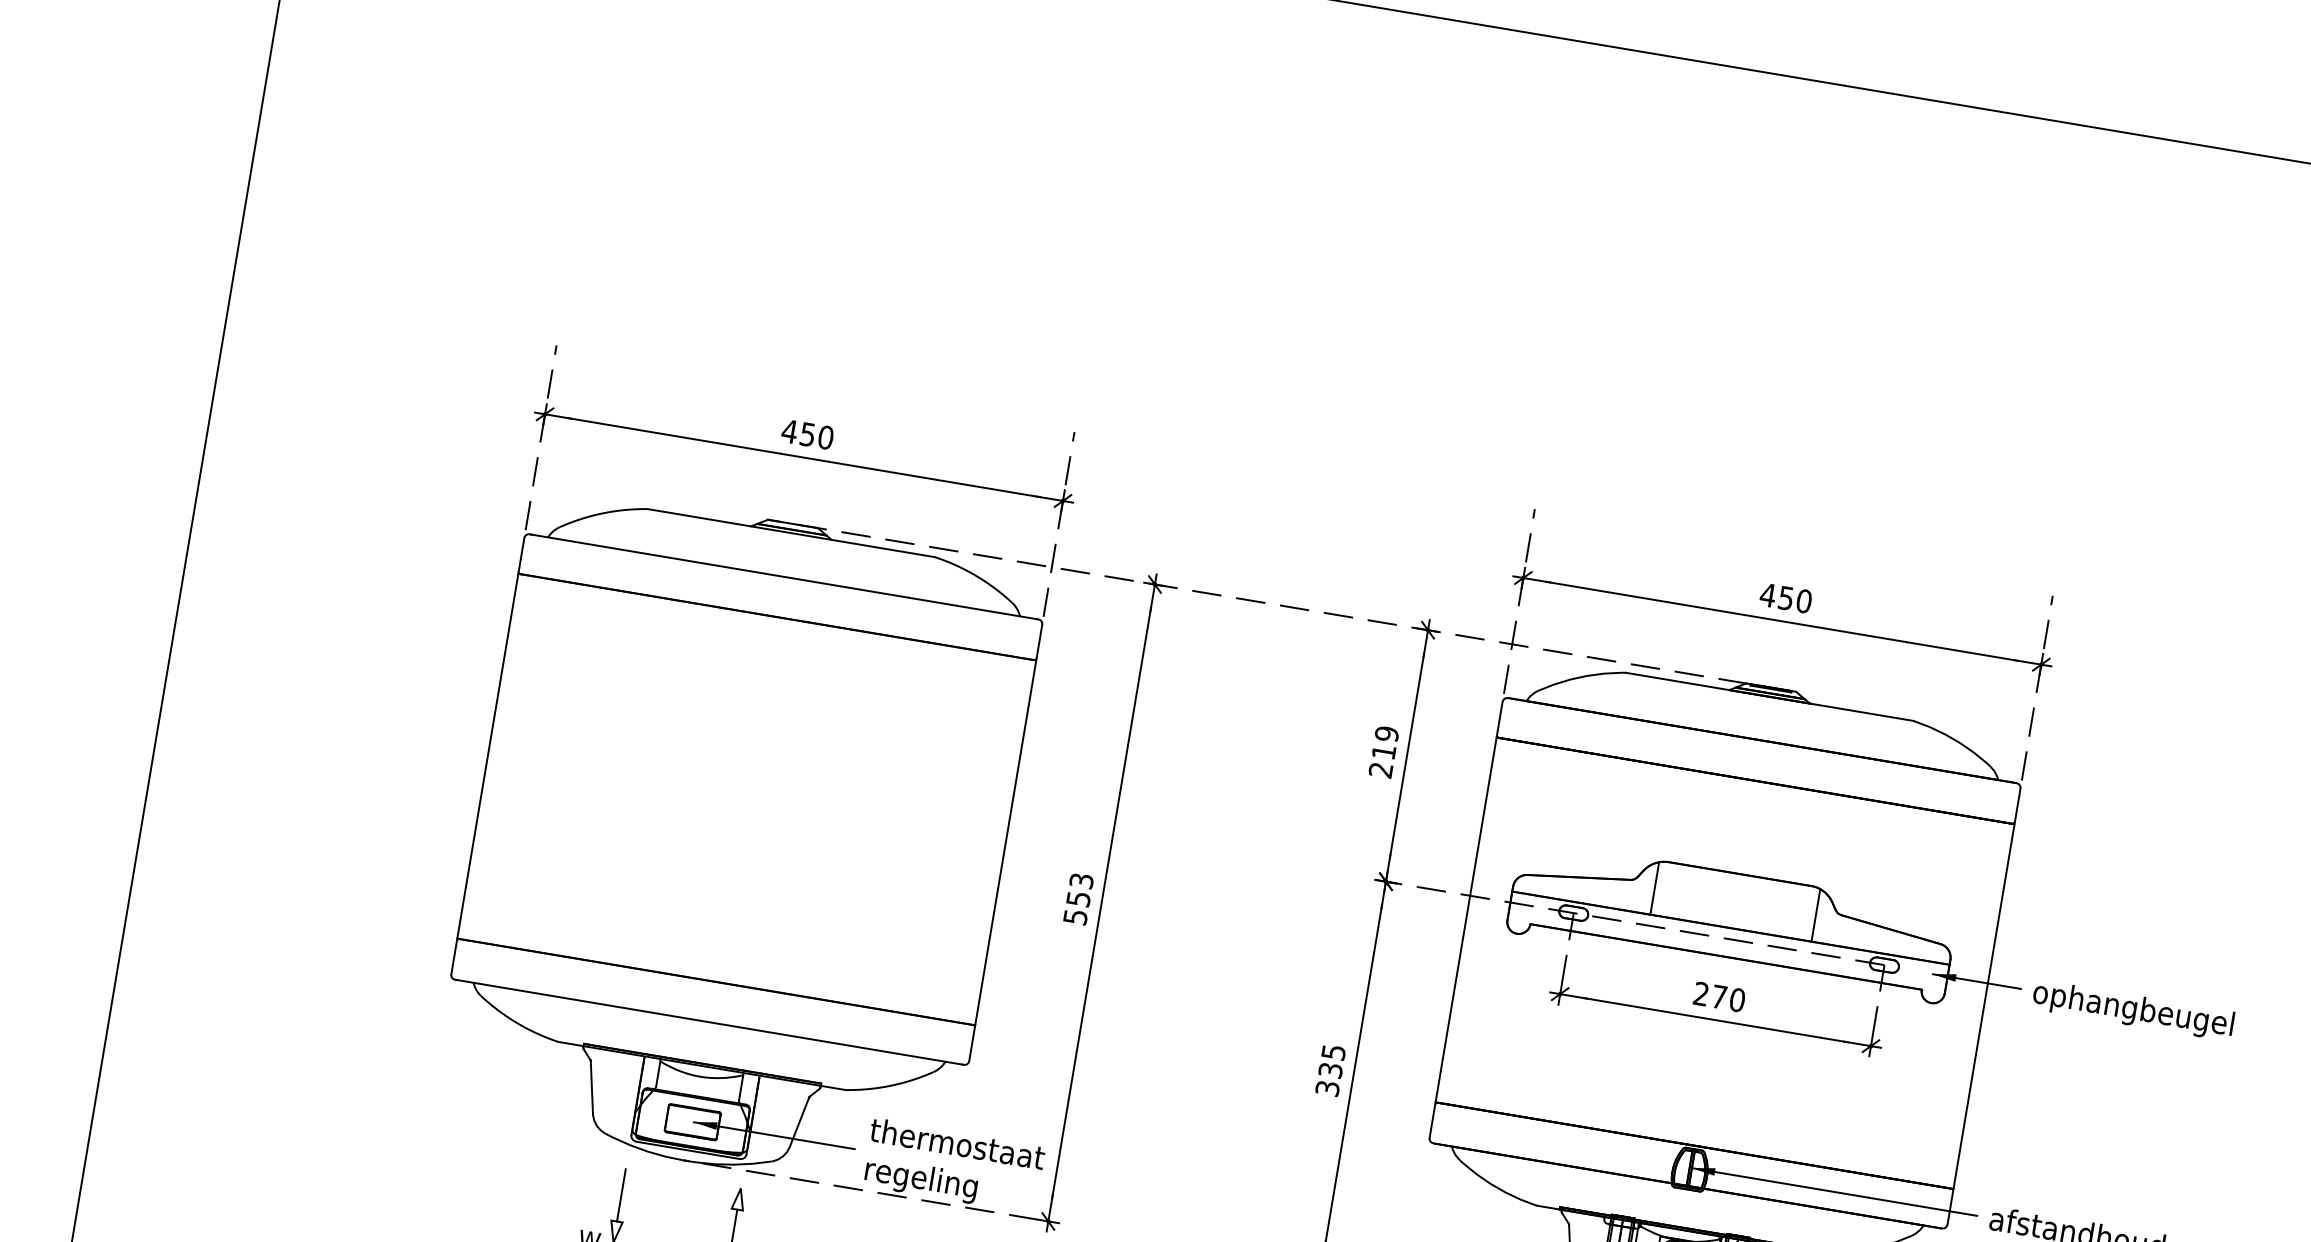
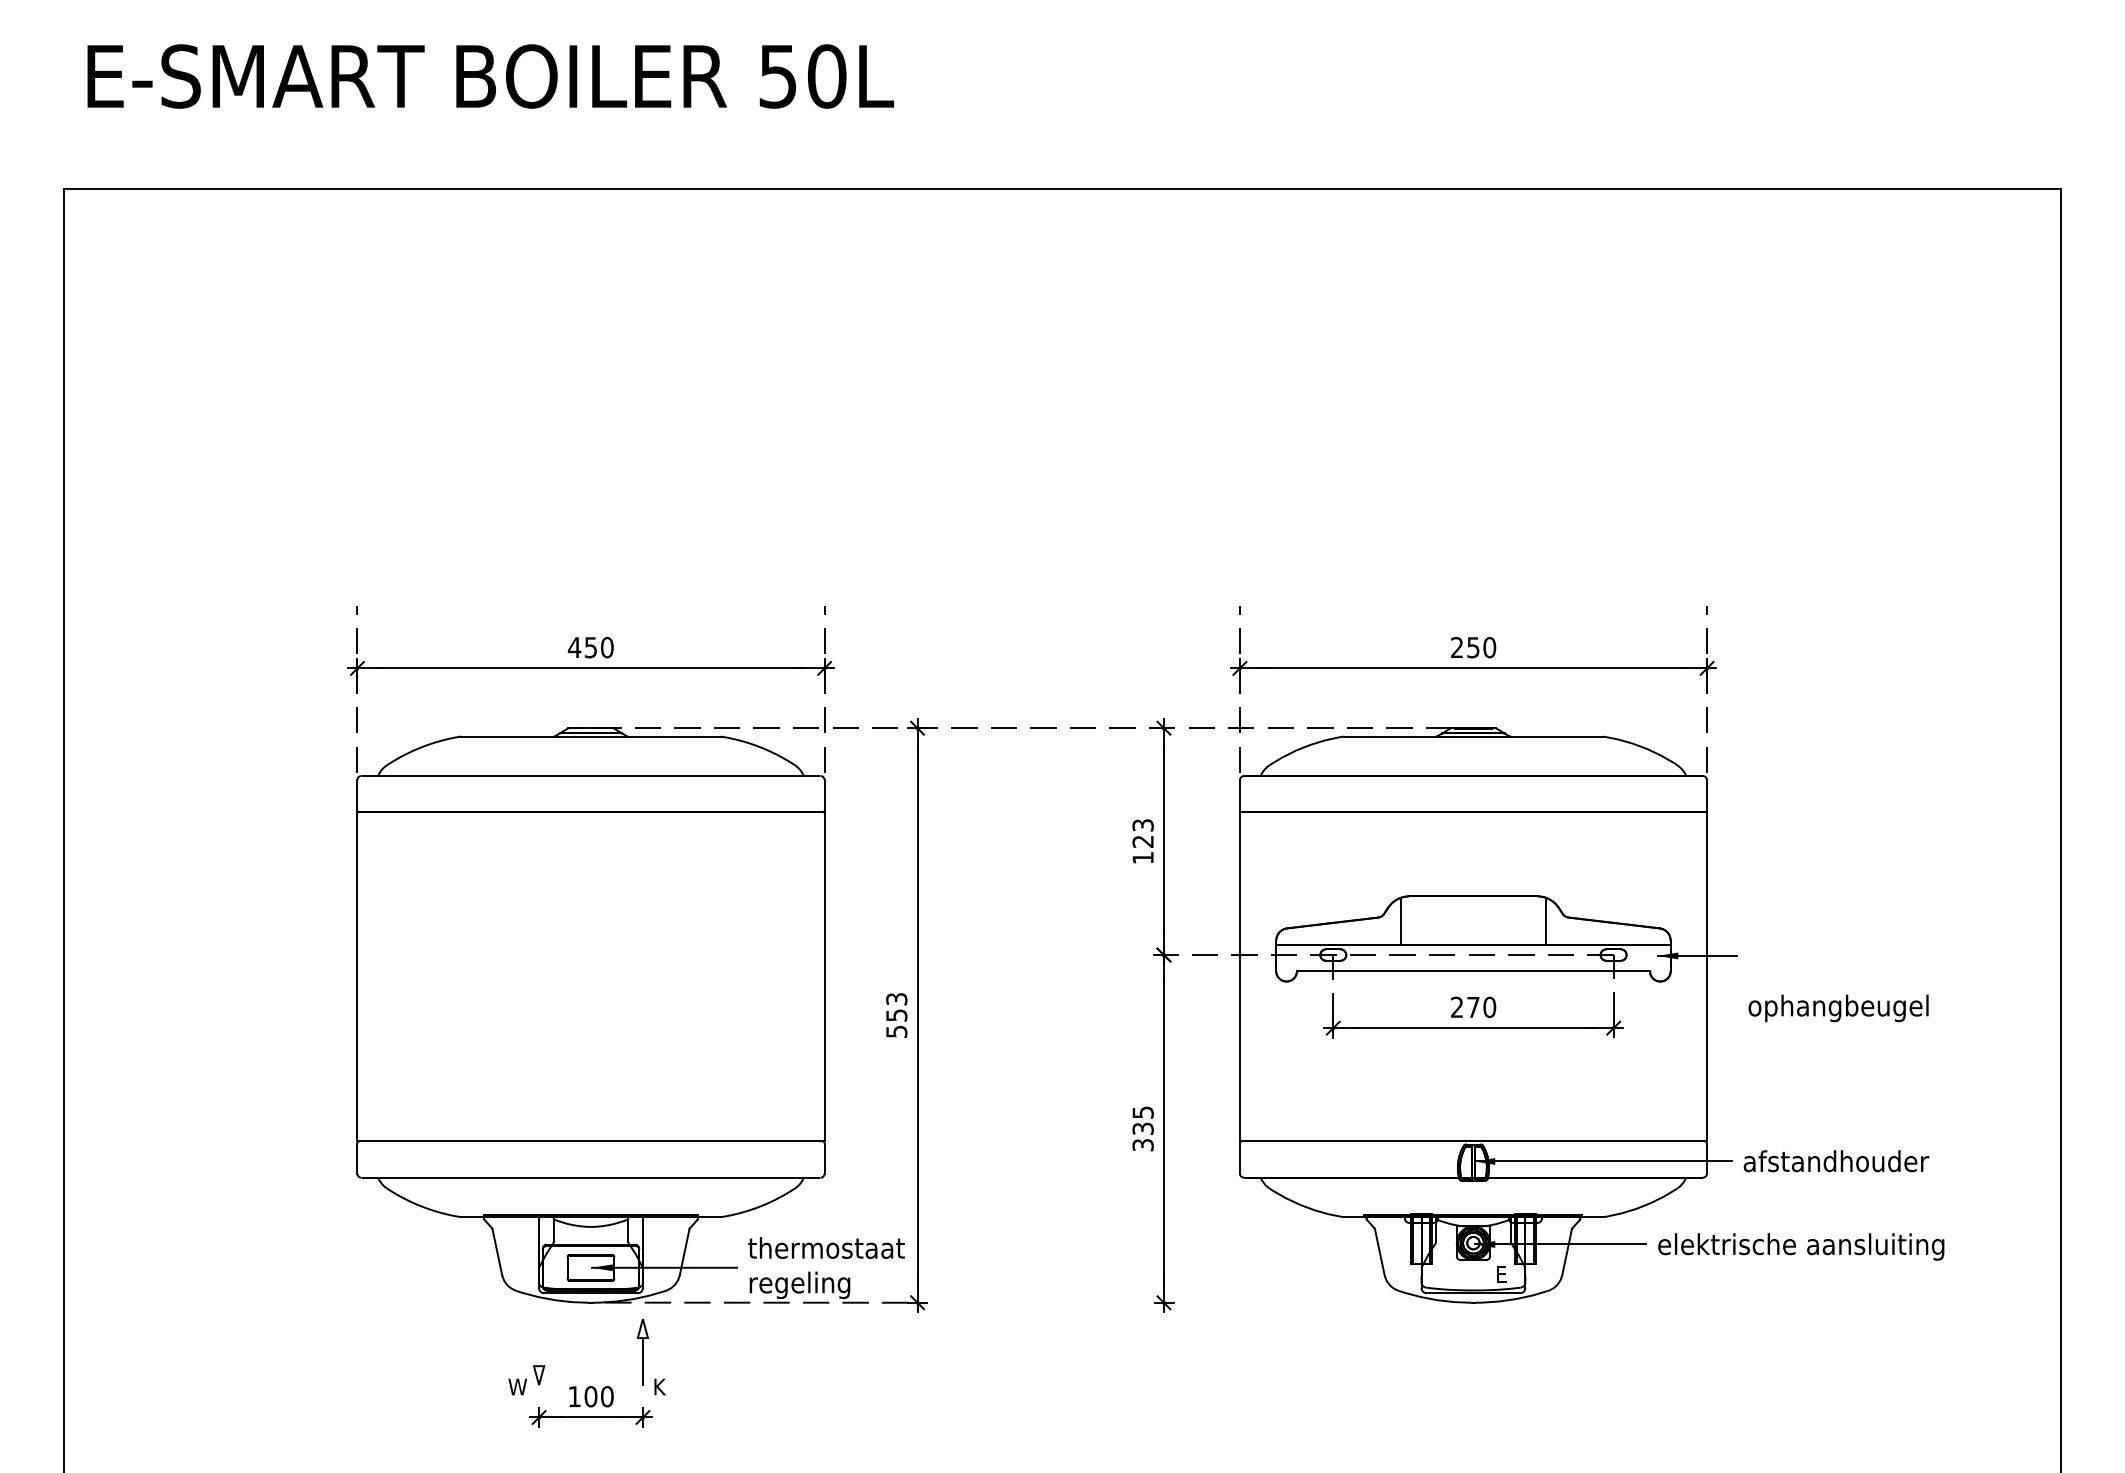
text: (1767, 595) -> (1456, 647), 450 -> 250
text: (1383, 751) -> (1142, 841), 219 -> 123
text: (2133, 1010) -> (1838, 1008), moved
line: (621, 1195) -> (539, 1342), removed

